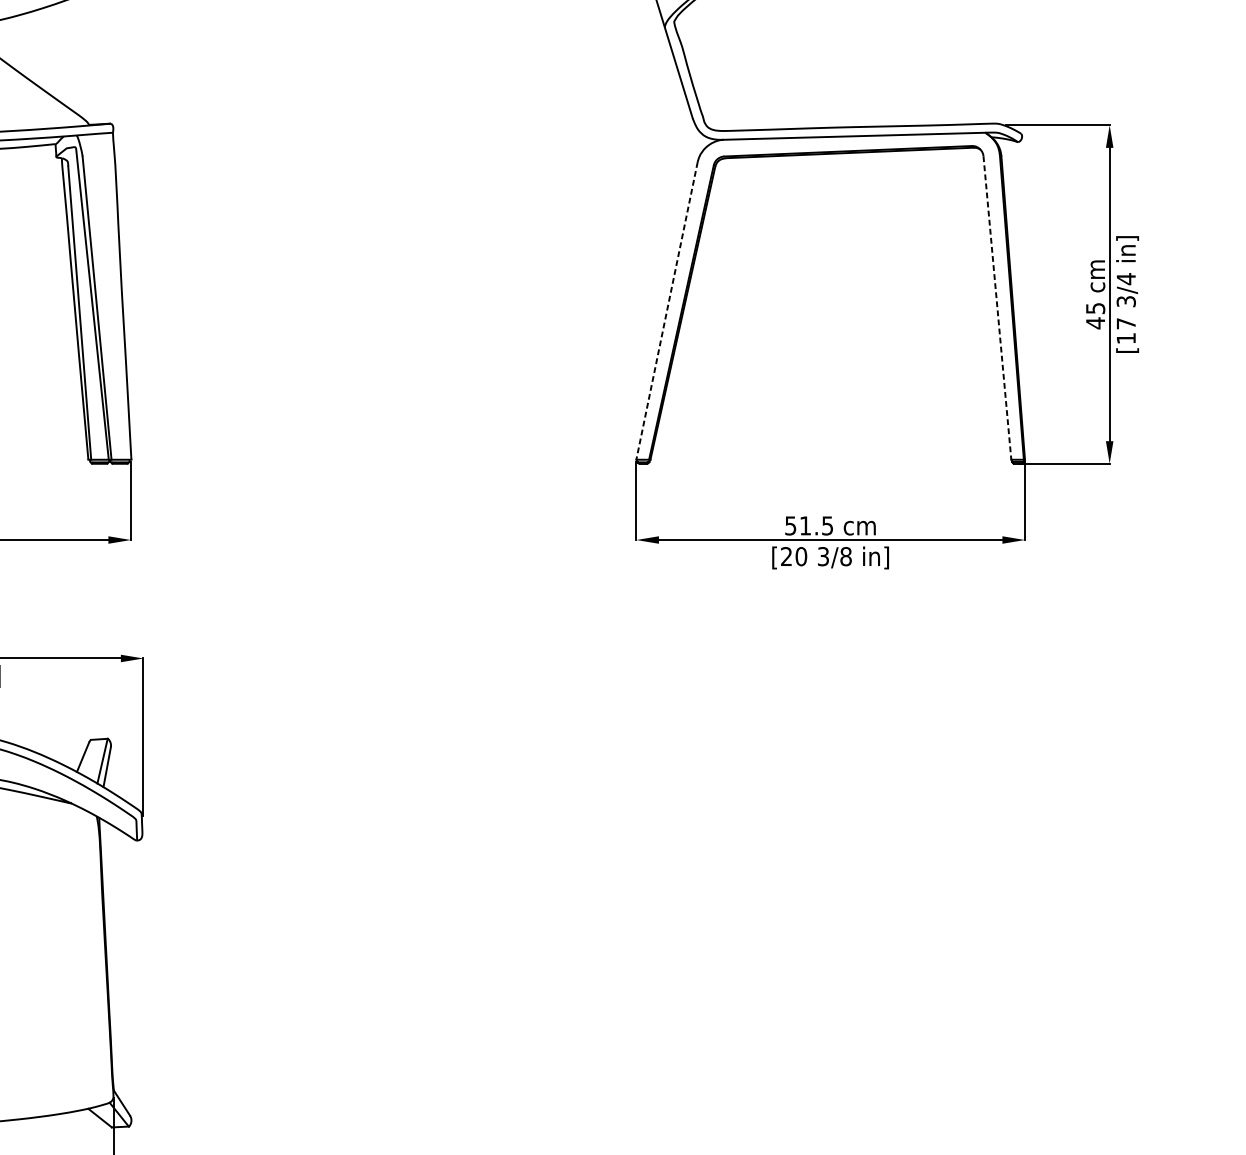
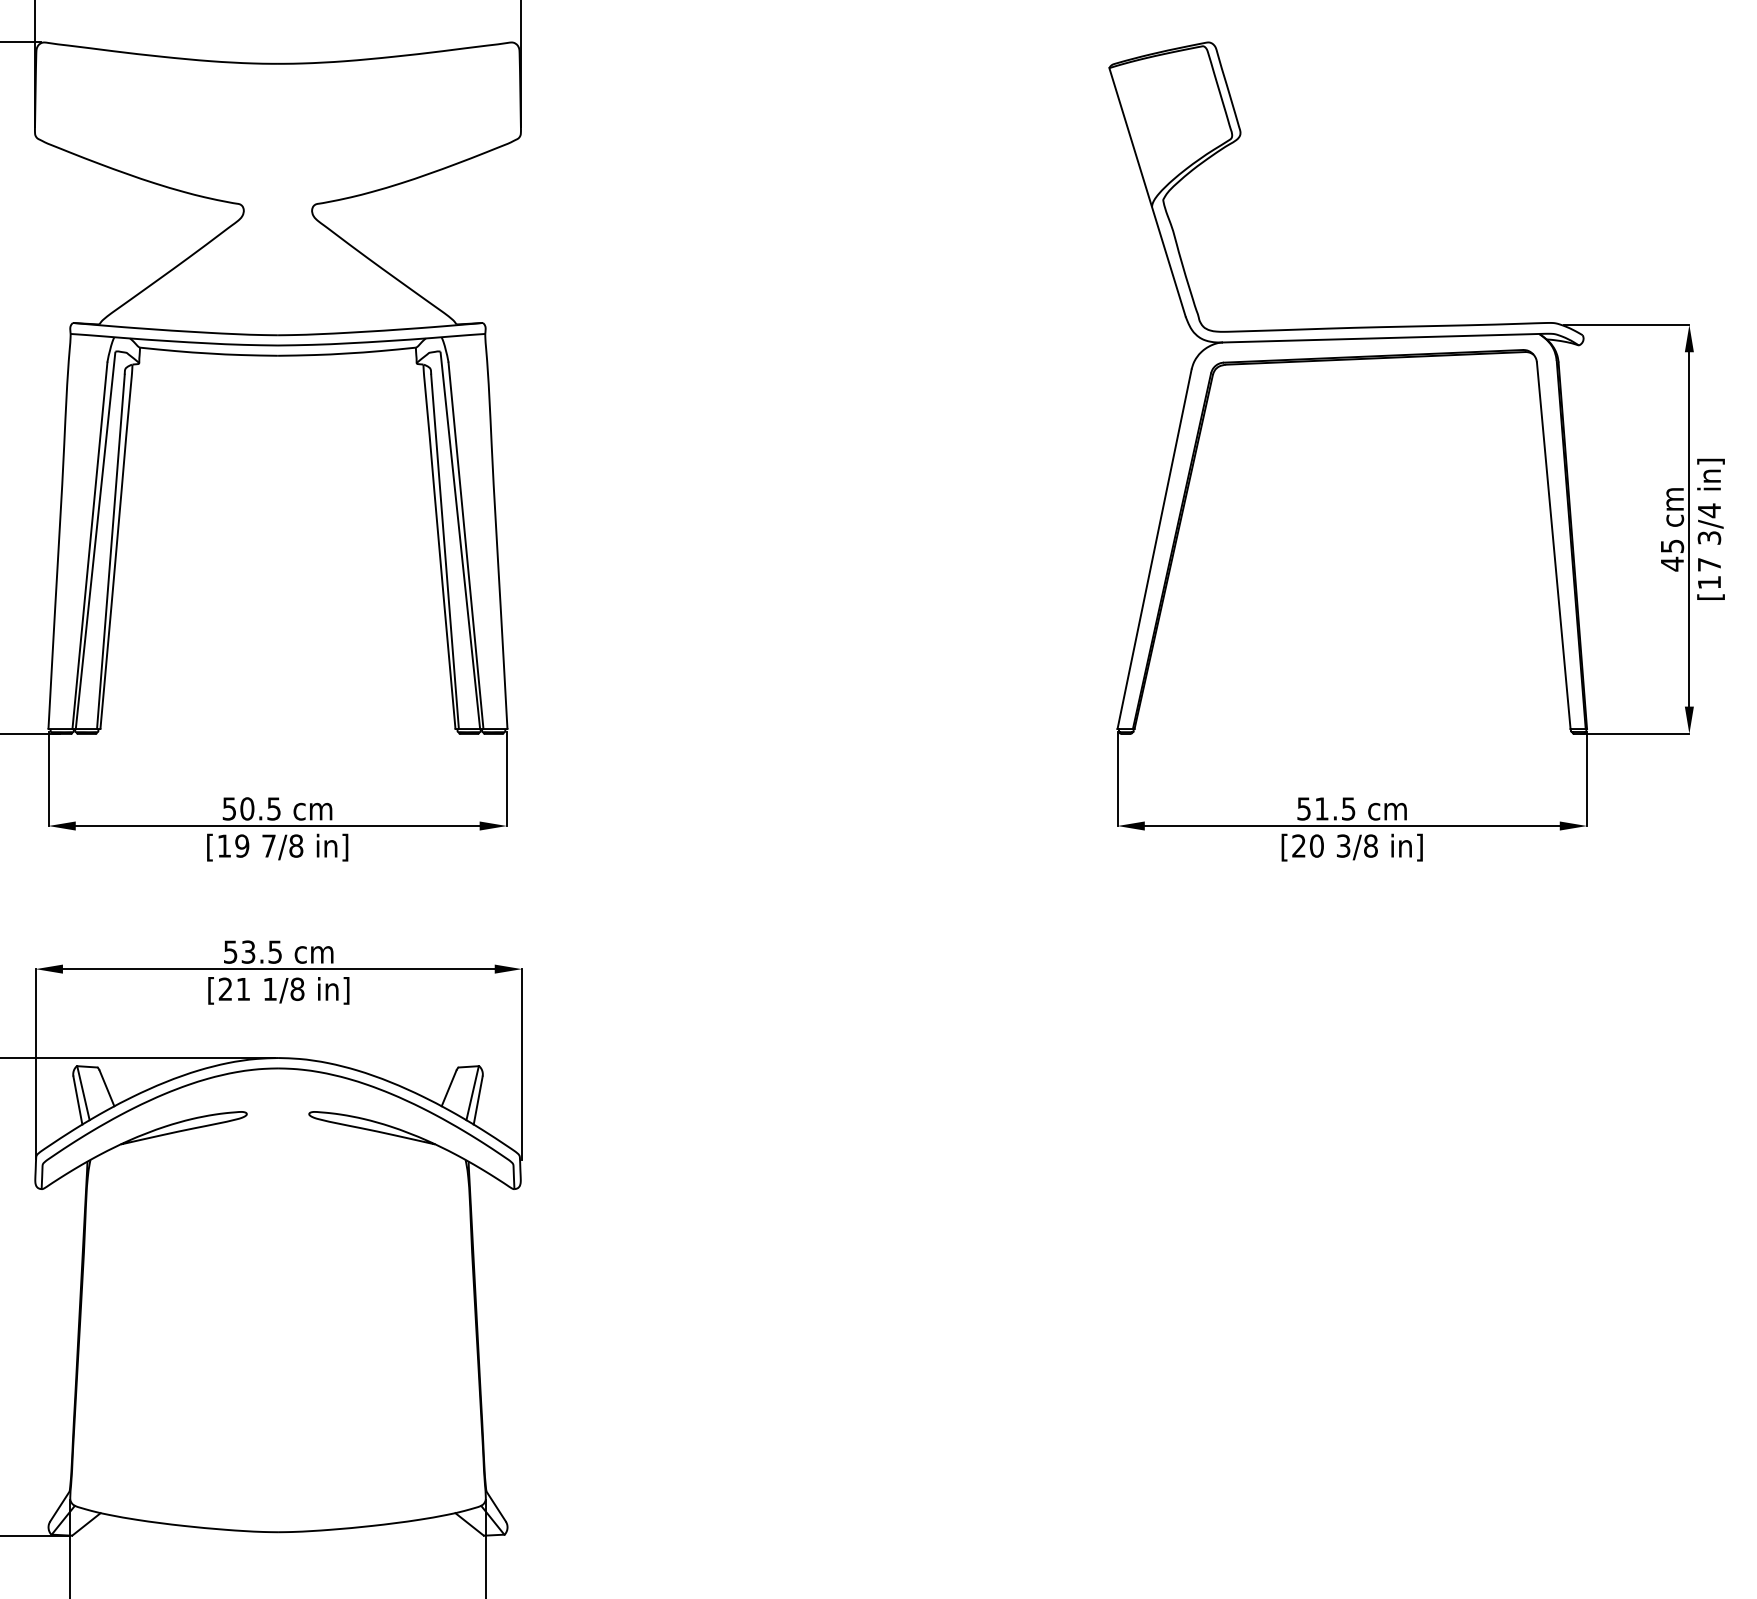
line: (997, 308) -> (1553, 546), dashed -> solid
line: (666, 311) -> (1154, 549), dashed -> solid

